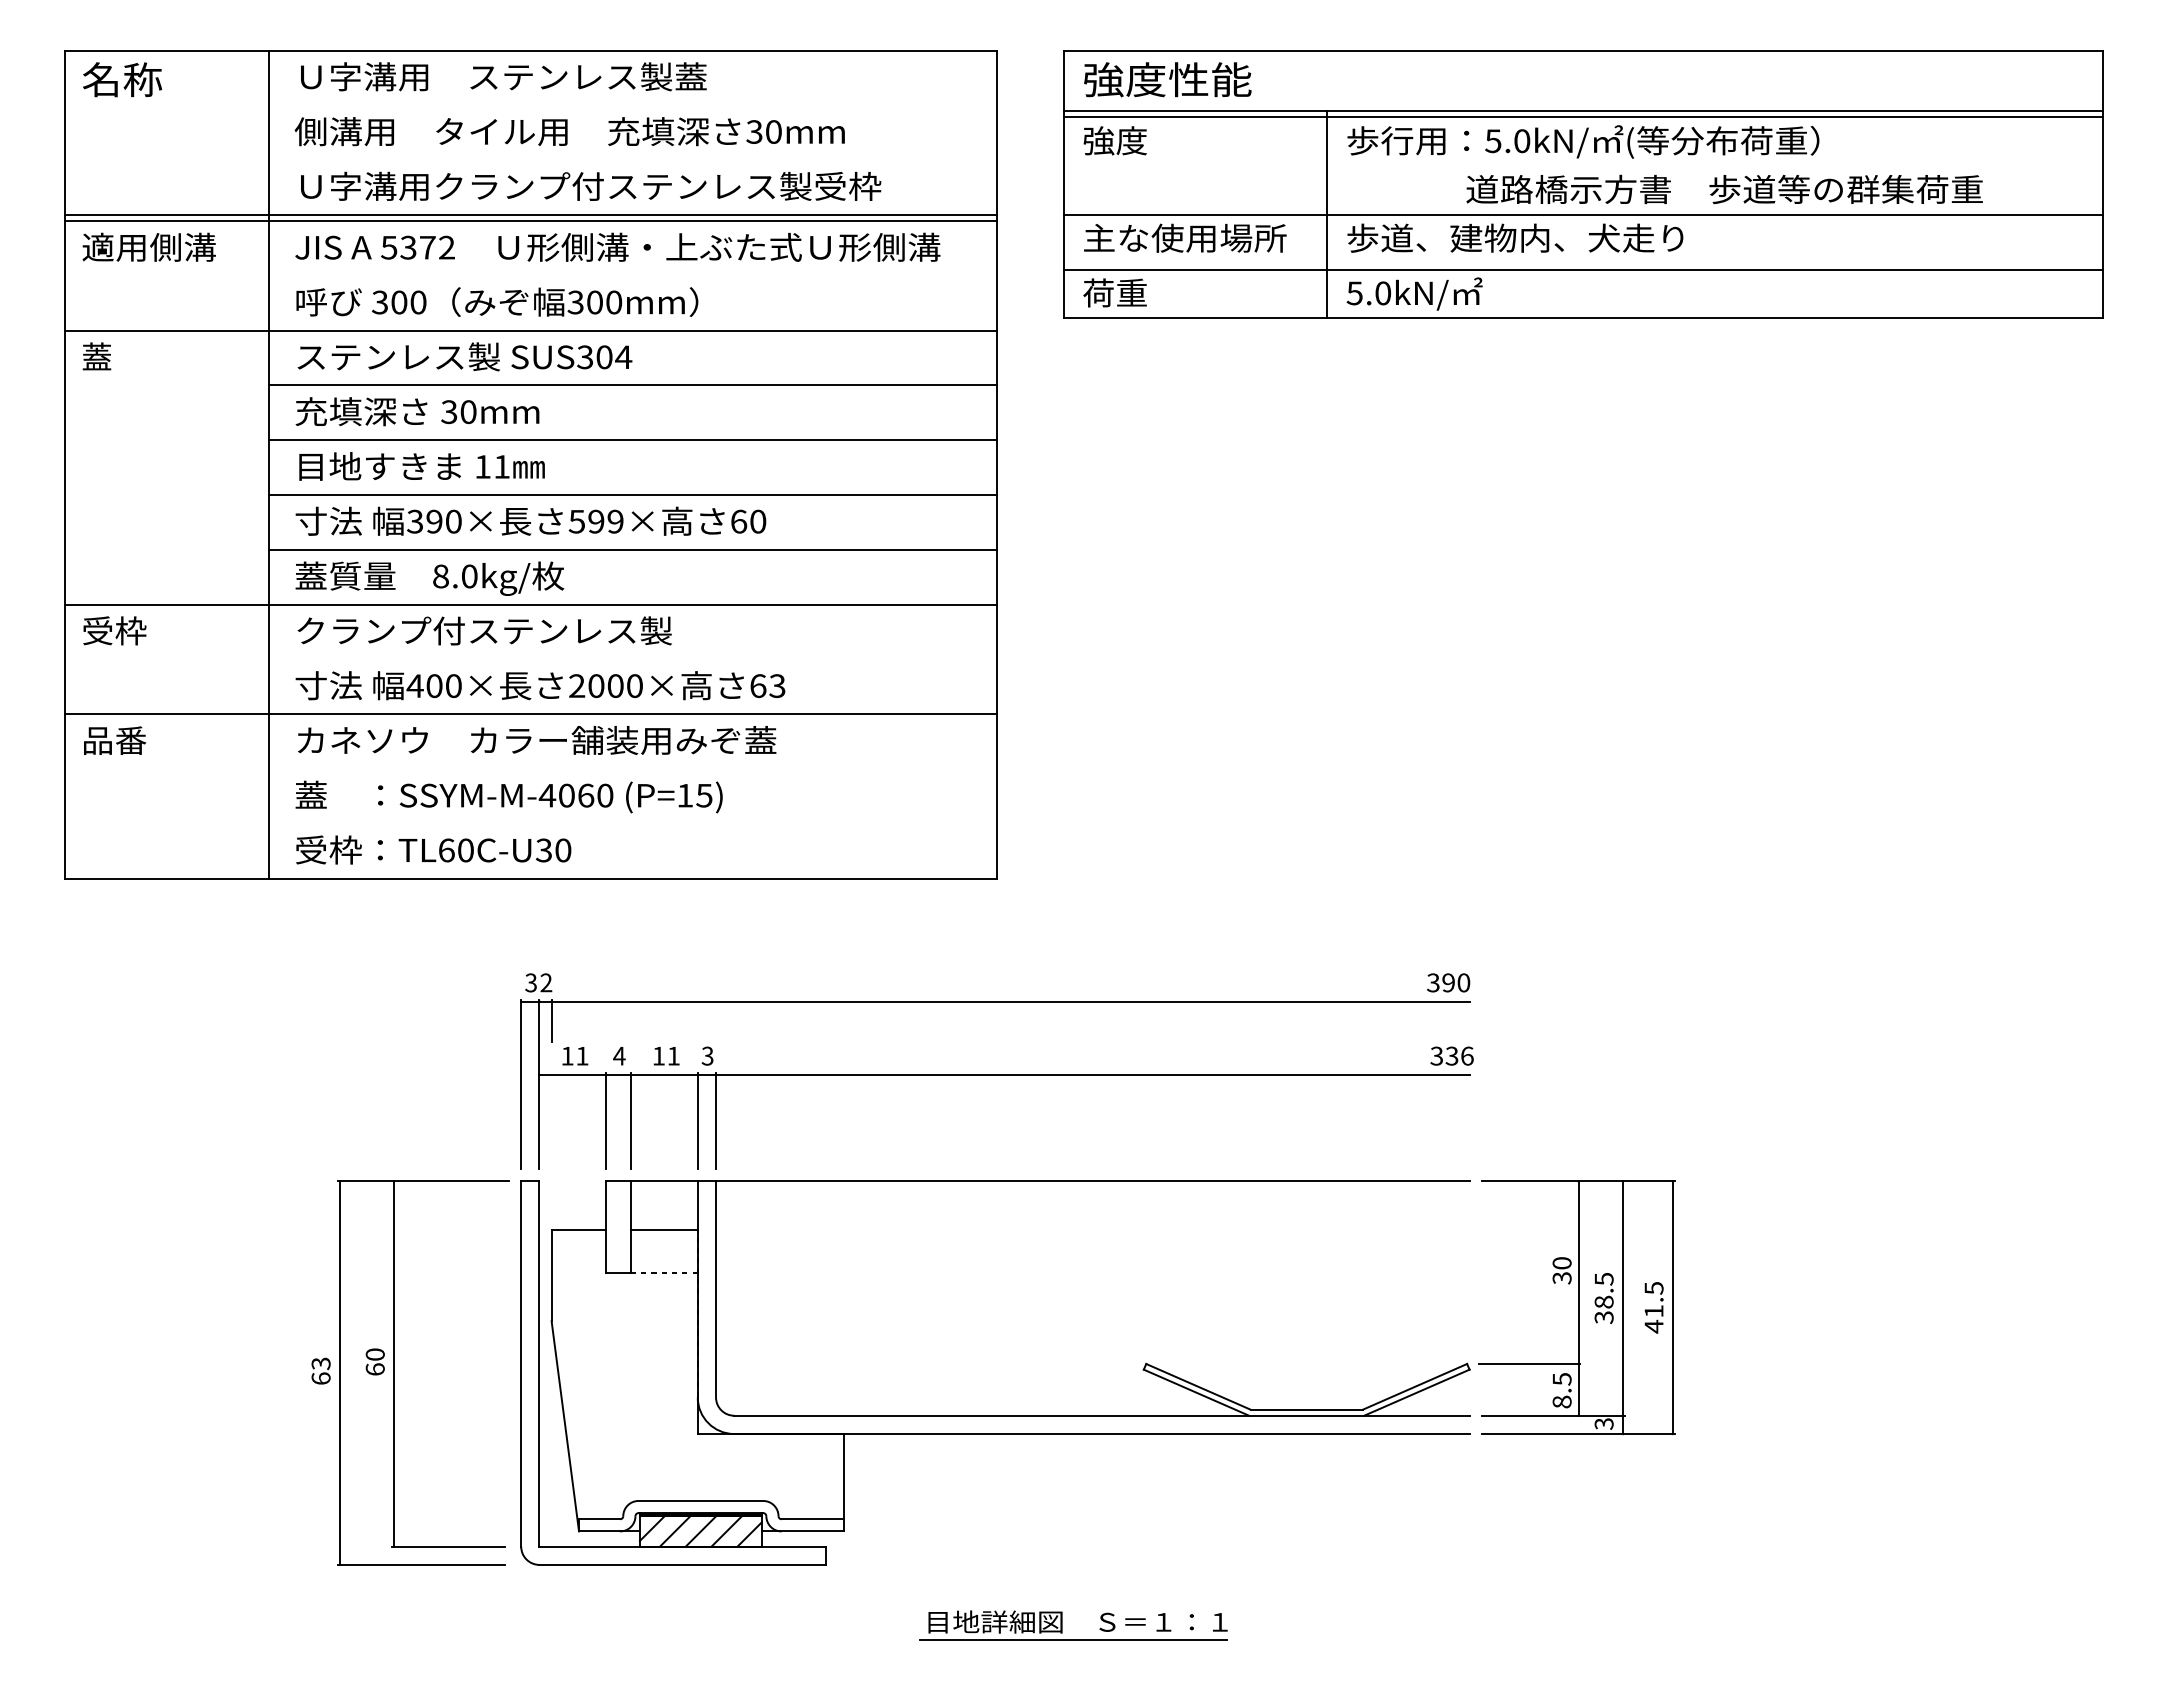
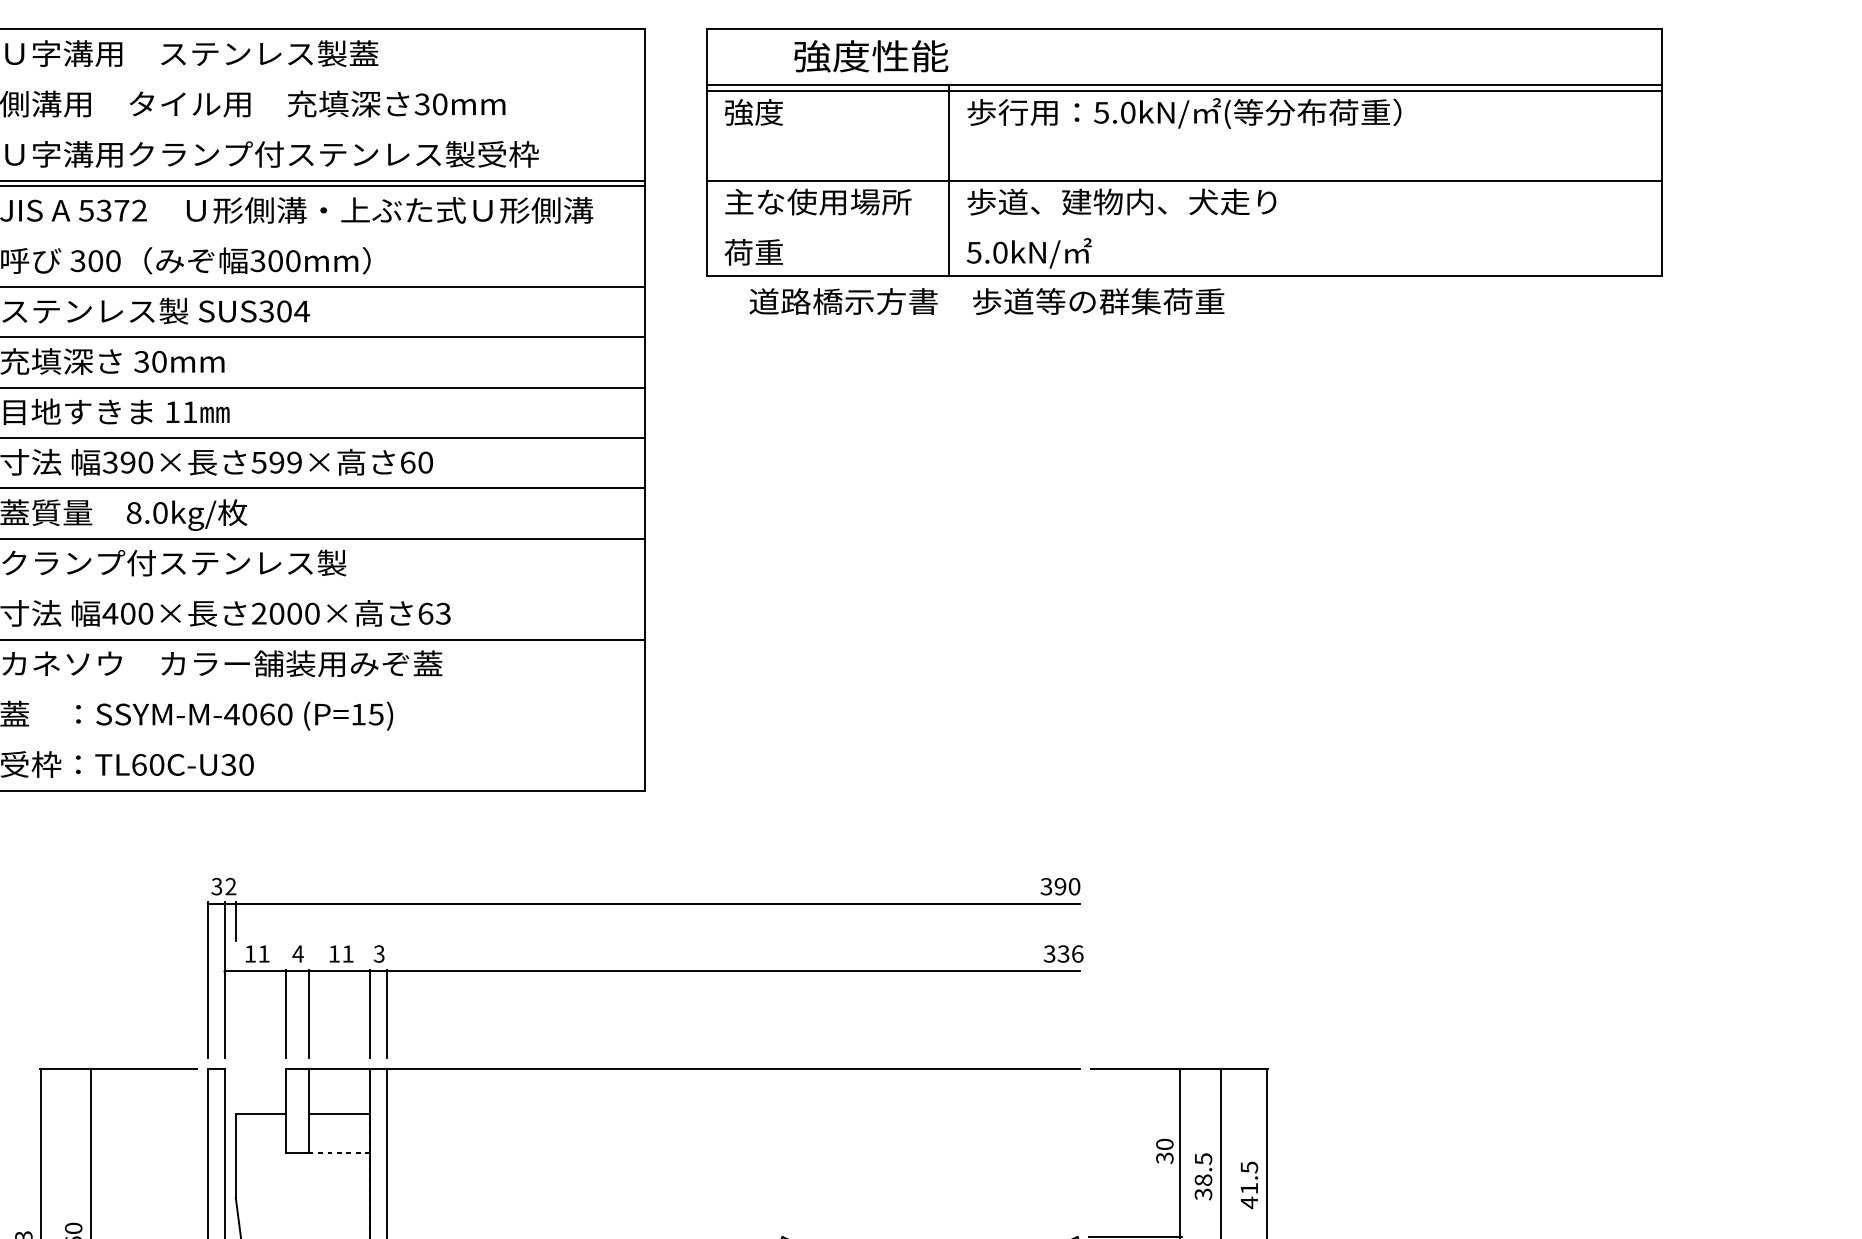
text: (1167, 79) -> (870, 56), moved
text: (1724, 189) -> (986, 301), moved
line: (1582, 269) -> (1183, 230), removed

